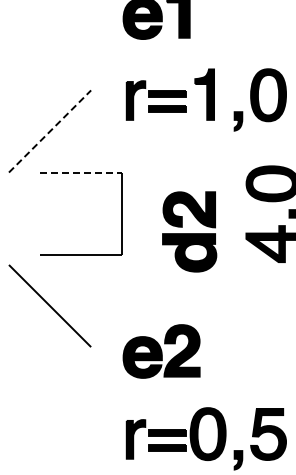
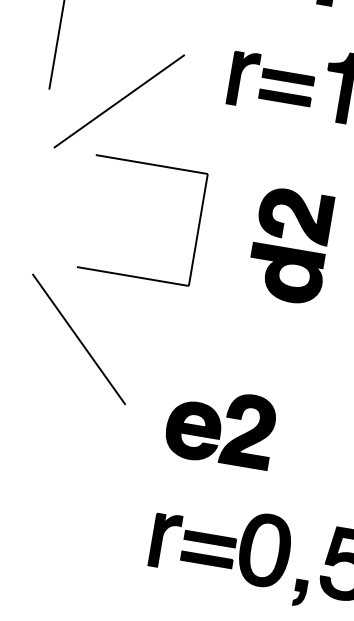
line: (50, 131) -> (119, 101), dashed -> solid
line: (81, 172) -> (152, 164), dashed -> solid
part: (189, 231) -> (290, 245), moved

